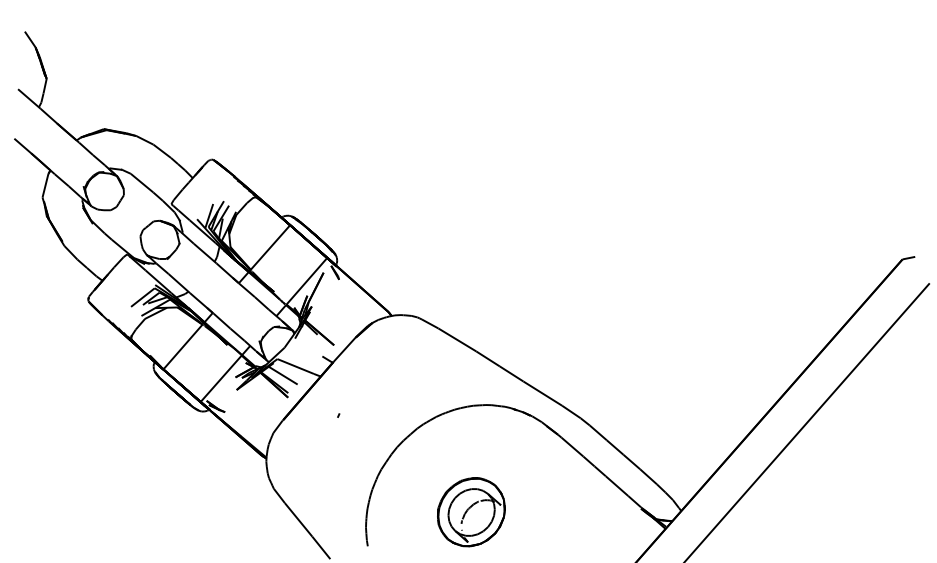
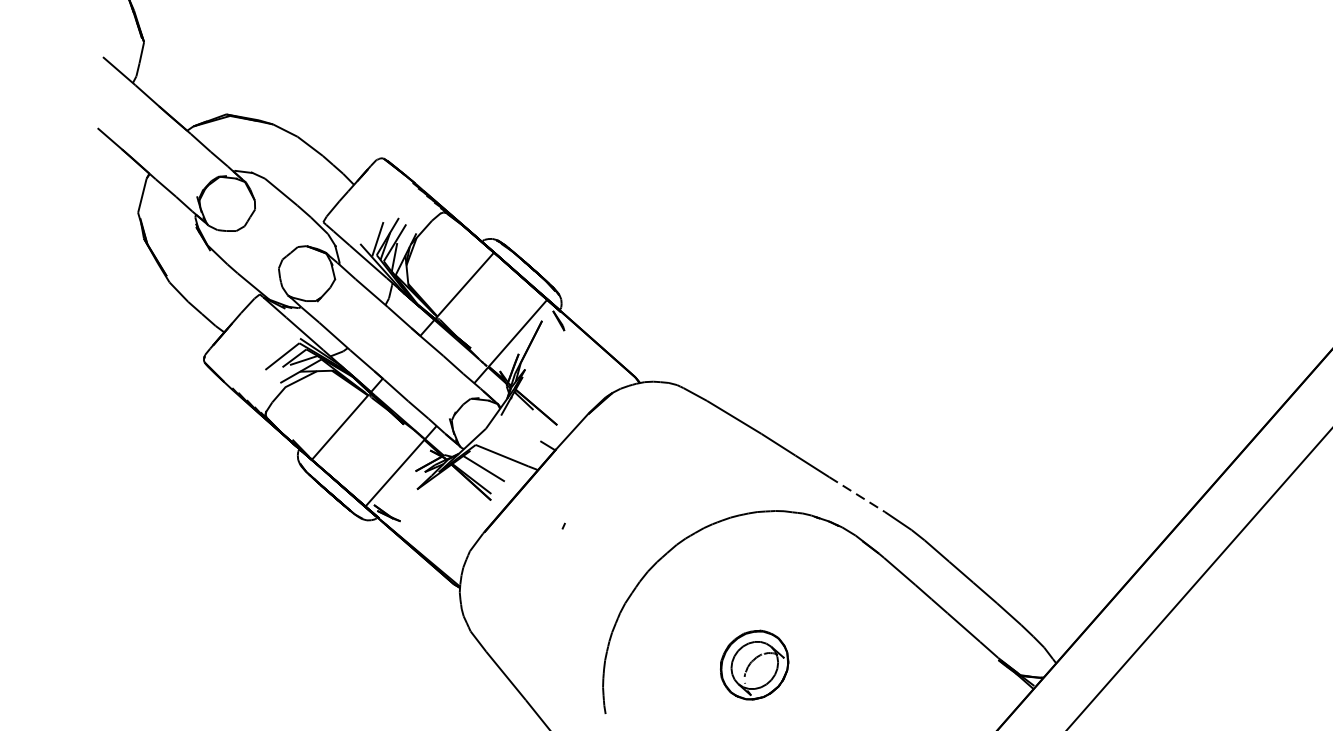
line: (542, 393) -> (856, 494), solid -> dashed
part: (471, 512) -> (754, 665), size x0.7

